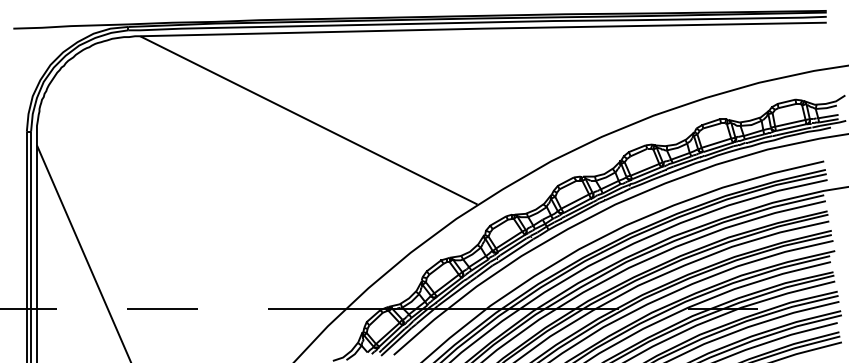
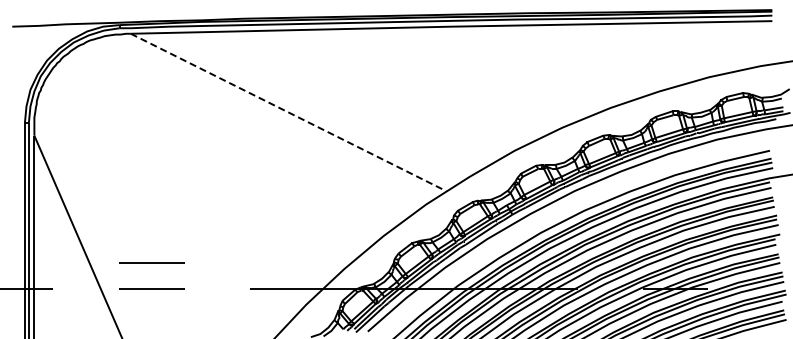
line: (308, 120) -> (288, 112), solid -> dashed
line: (162, 281) -> (151, 262), added

